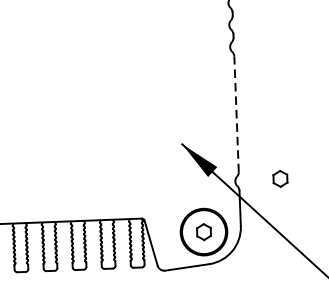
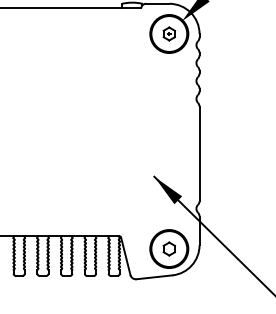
line: (236, 113) -> (199, 153), dashed -> solid
part: (279, 178) -> (232, 207), removed

